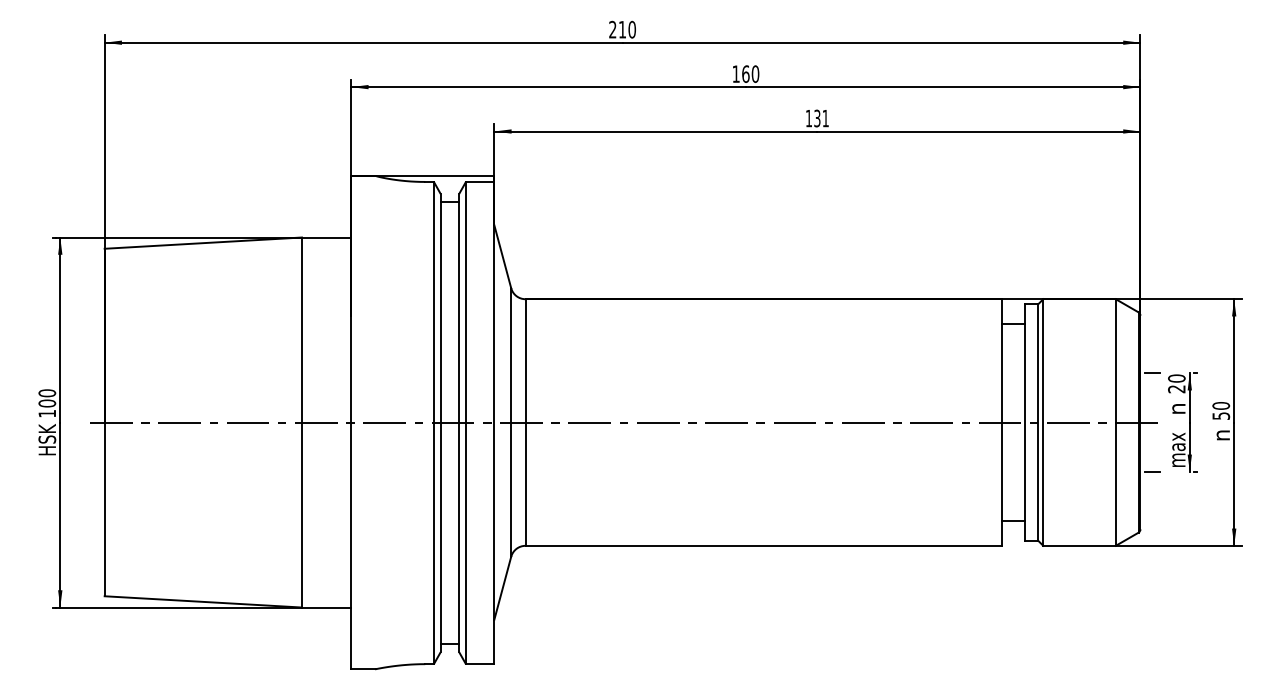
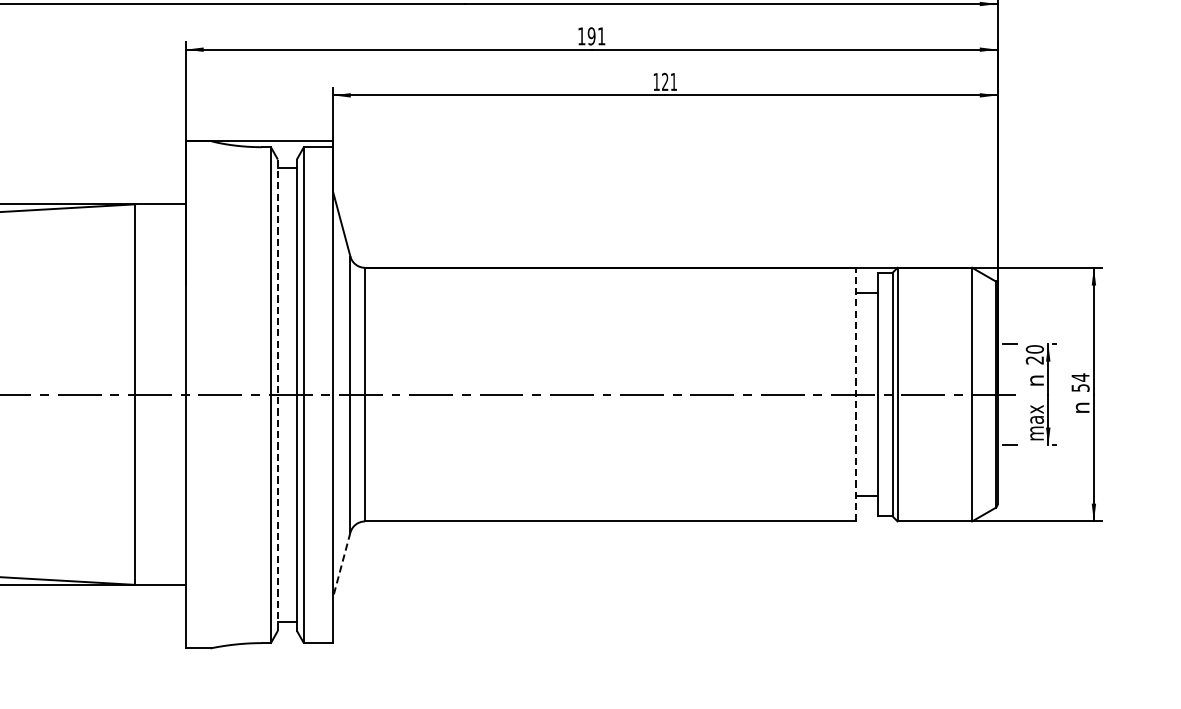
text: (750, 73) -> (596, 35), 160 -> 191
text: (817, 118) -> (665, 81), 131 -> 121
text: (1221, 405) -> (1080, 377), 50 -> 54
line: (1002, 422) -> (855, 394), solid -> dashed
line: (440, 423) -> (277, 395), solid -> dashed
line: (502, 588) -> (341, 565), solid -> dashed

